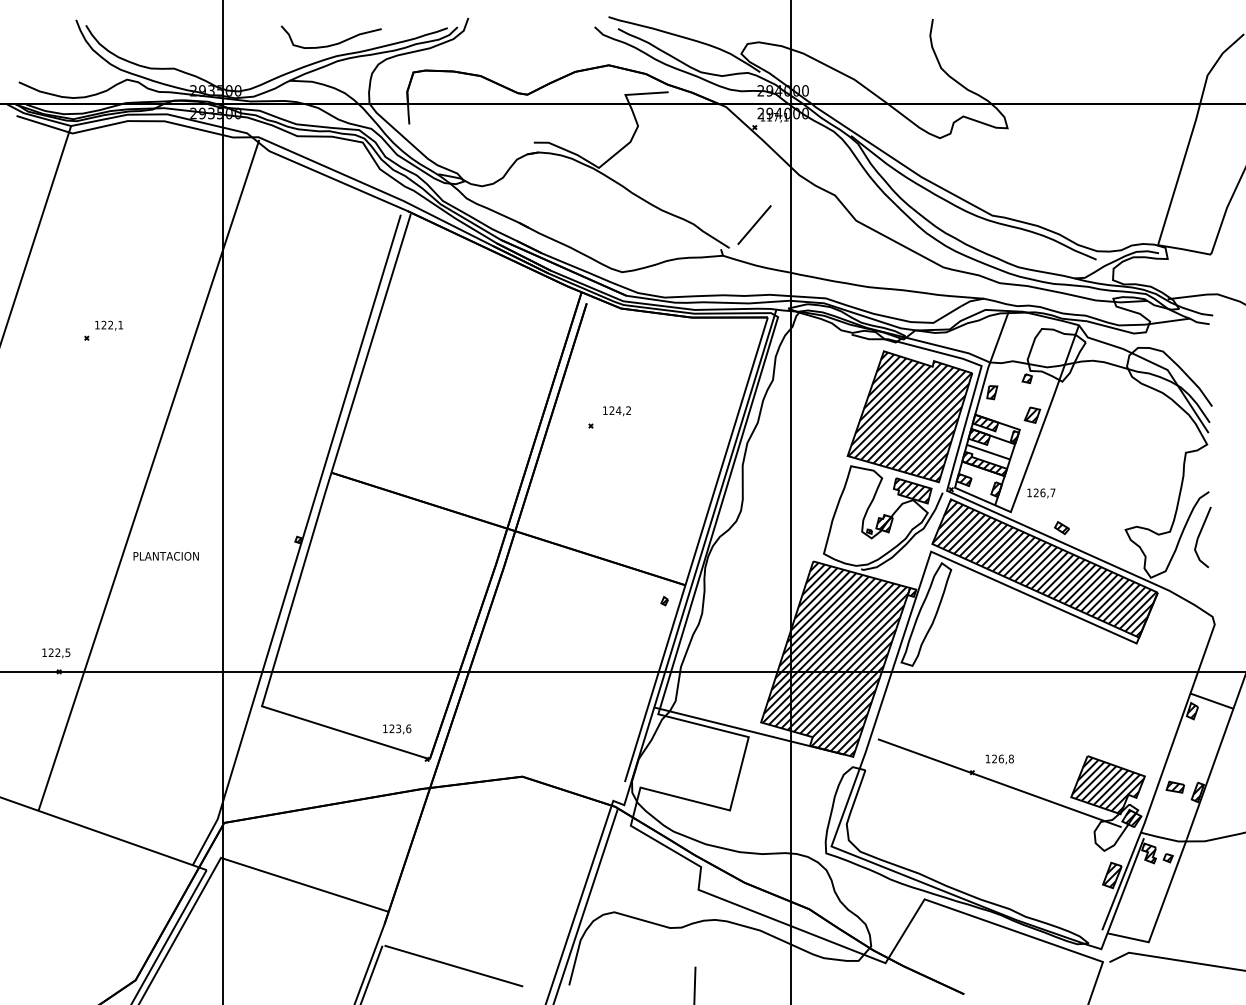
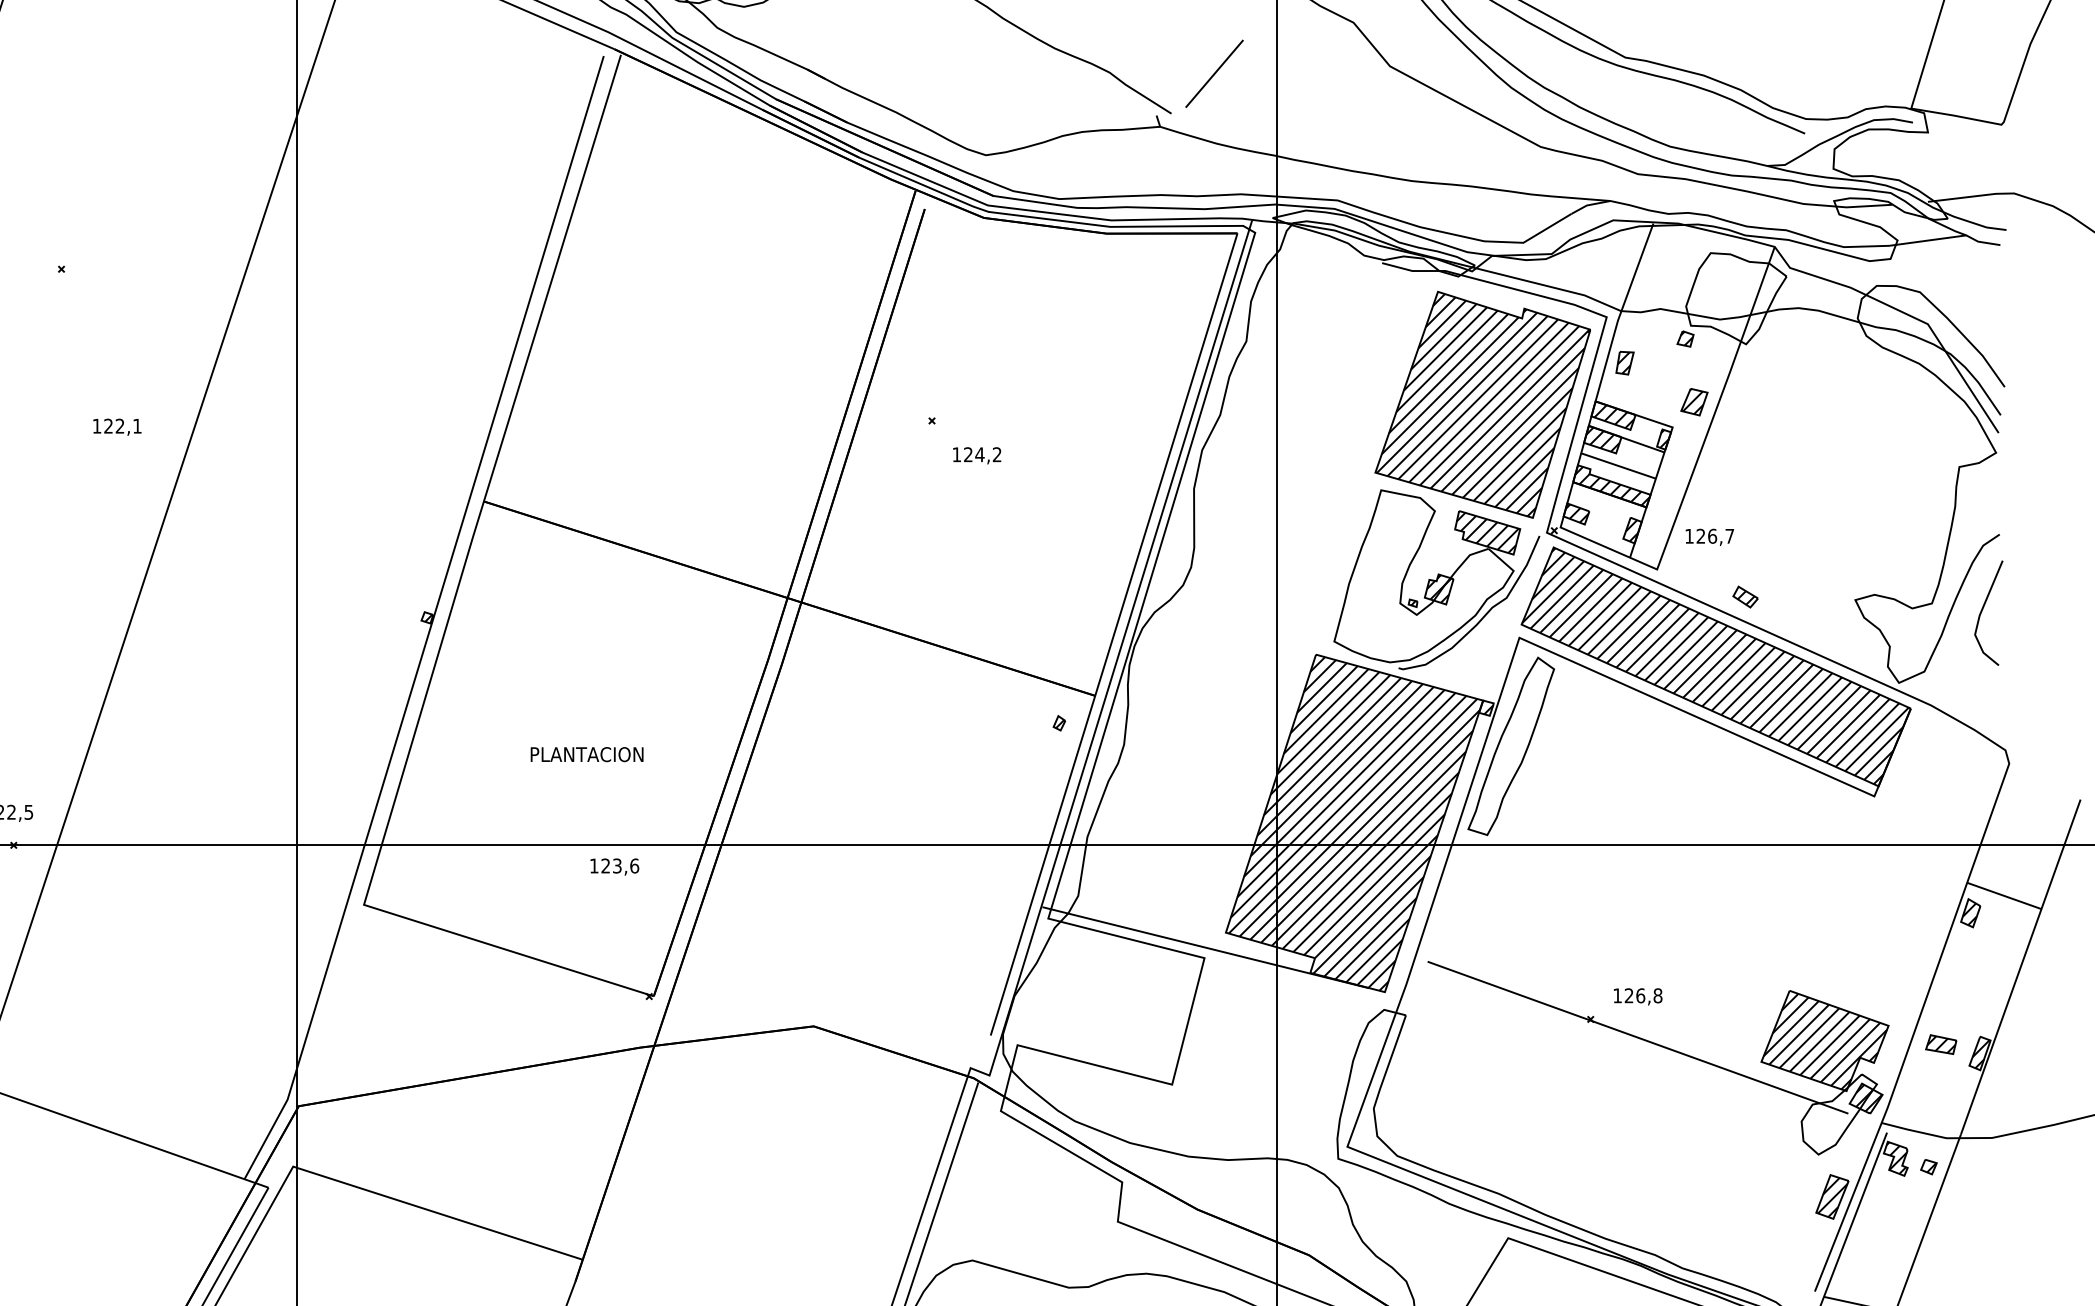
text: (108, 325) -> (116, 426), moved
text: (616, 411) -> (976, 456), moved
text: (165, 556) -> (585, 754), moved
text: (397, 729) -> (615, 867), moved

